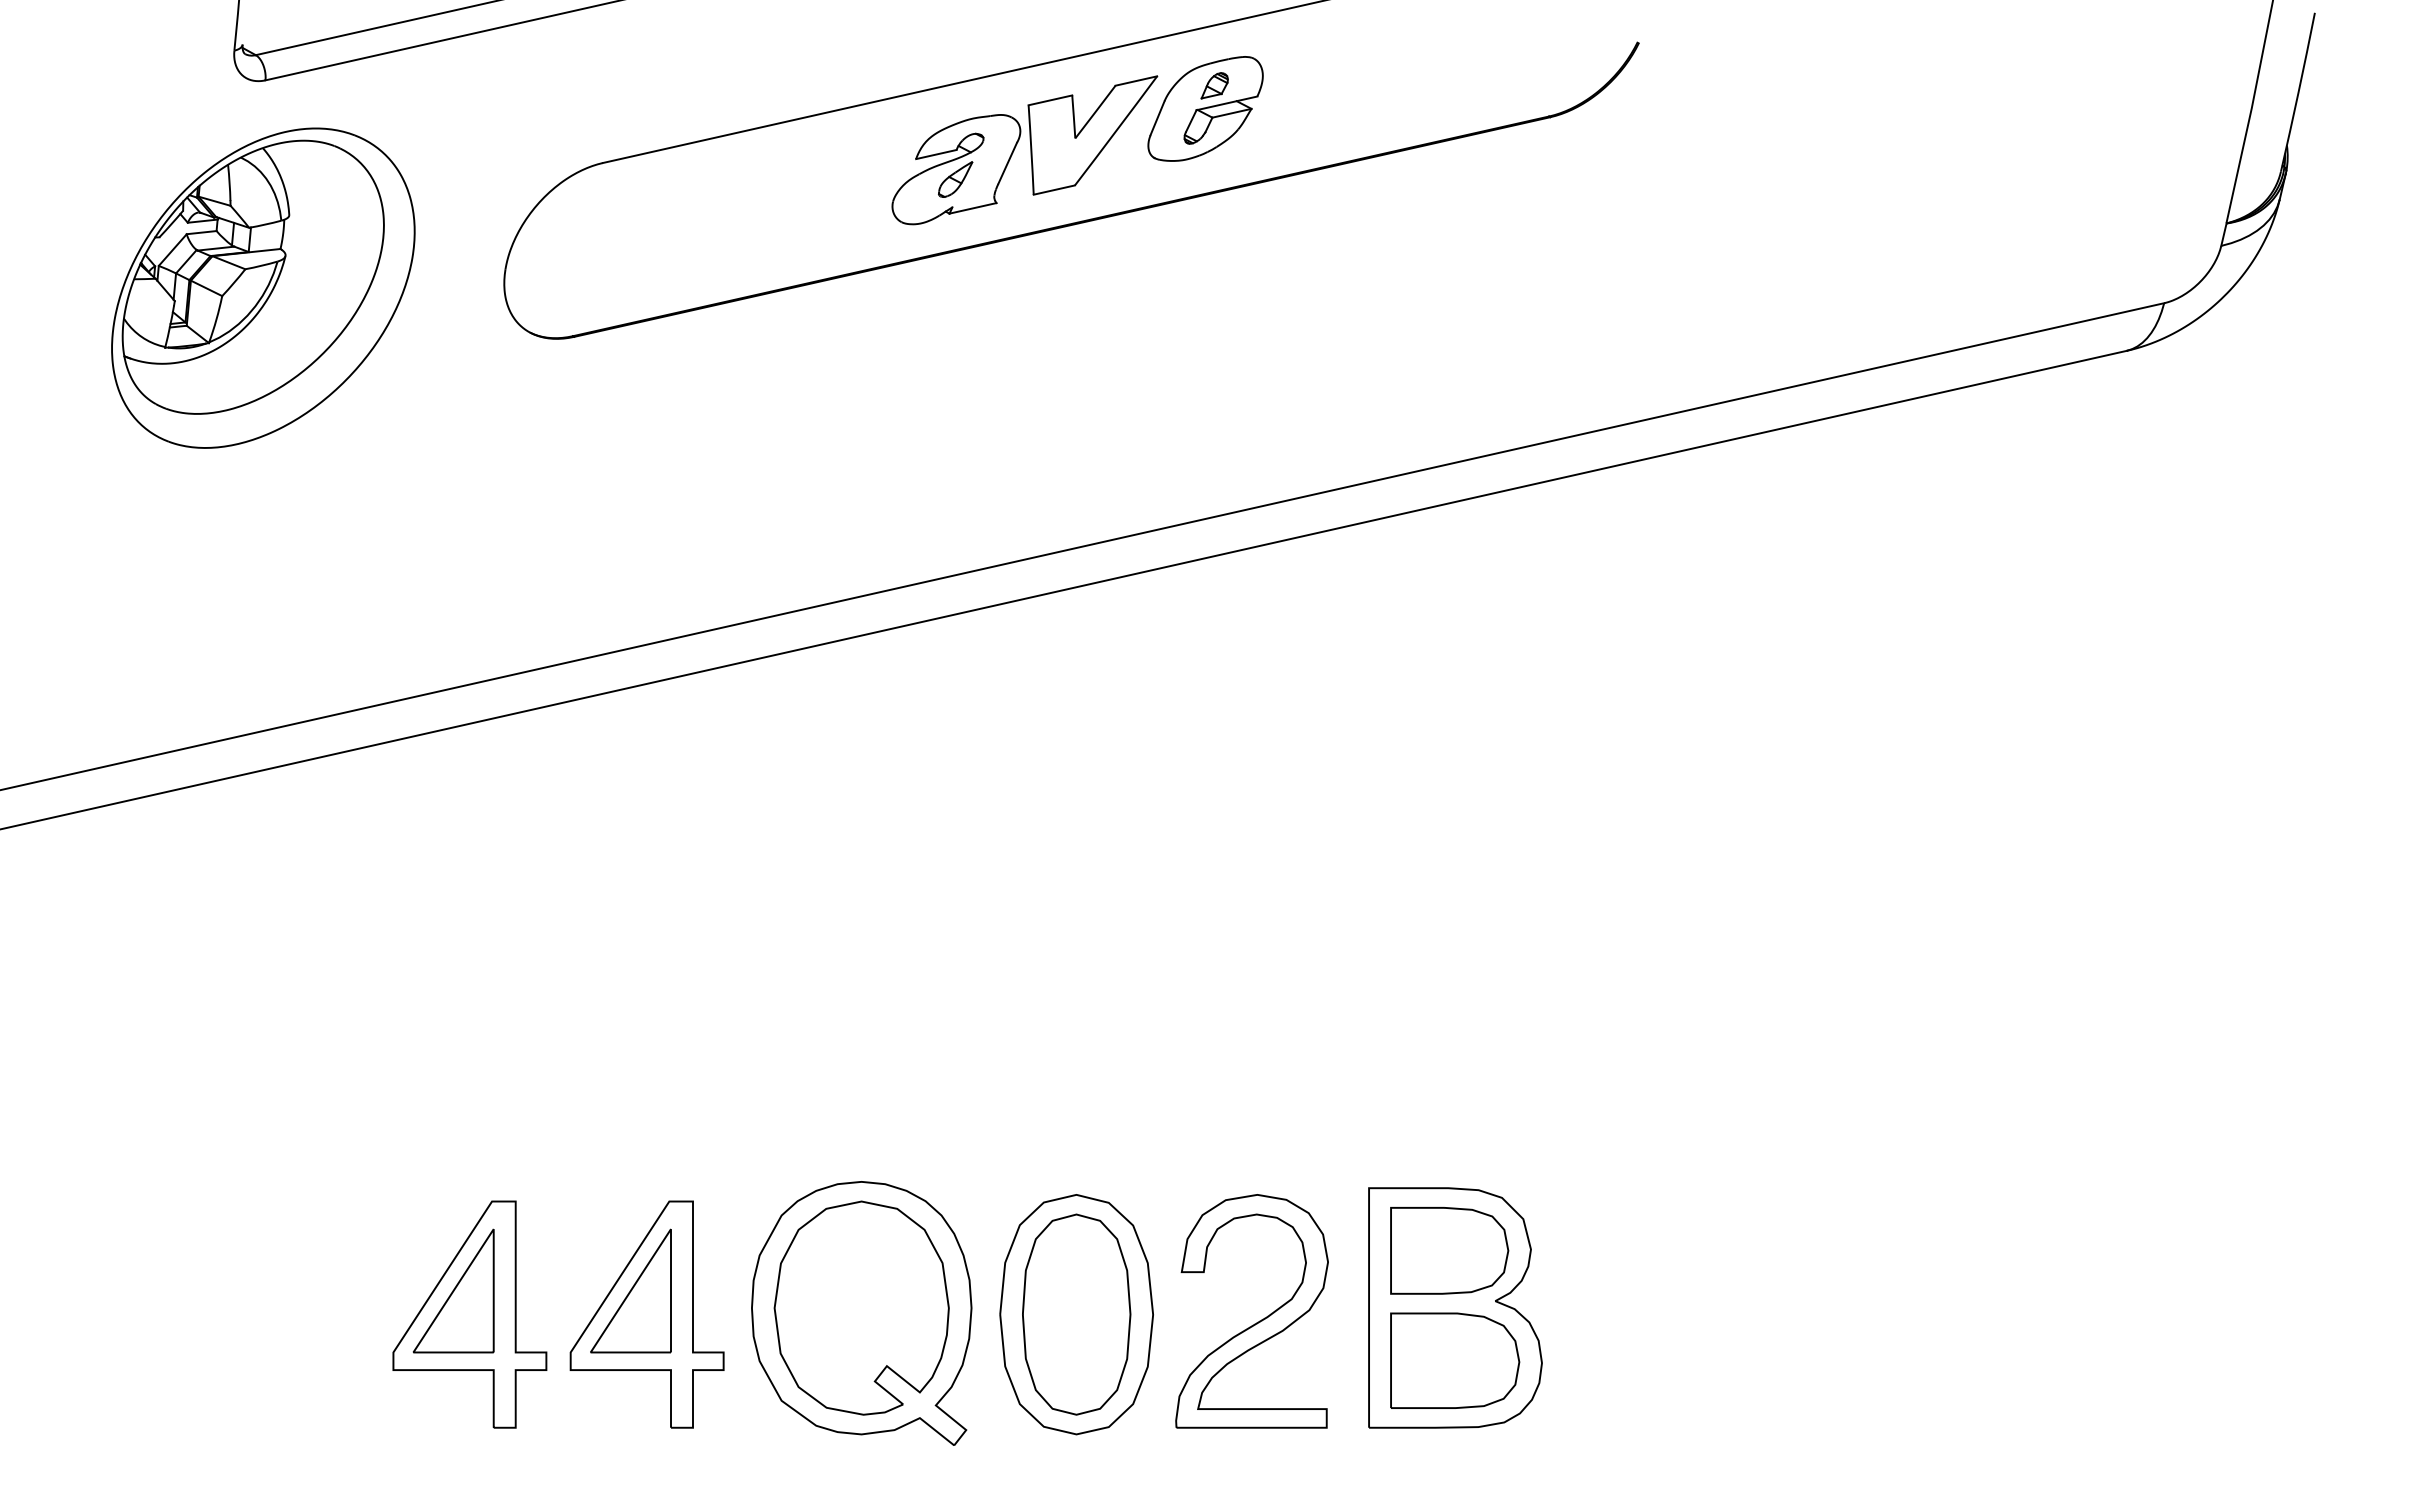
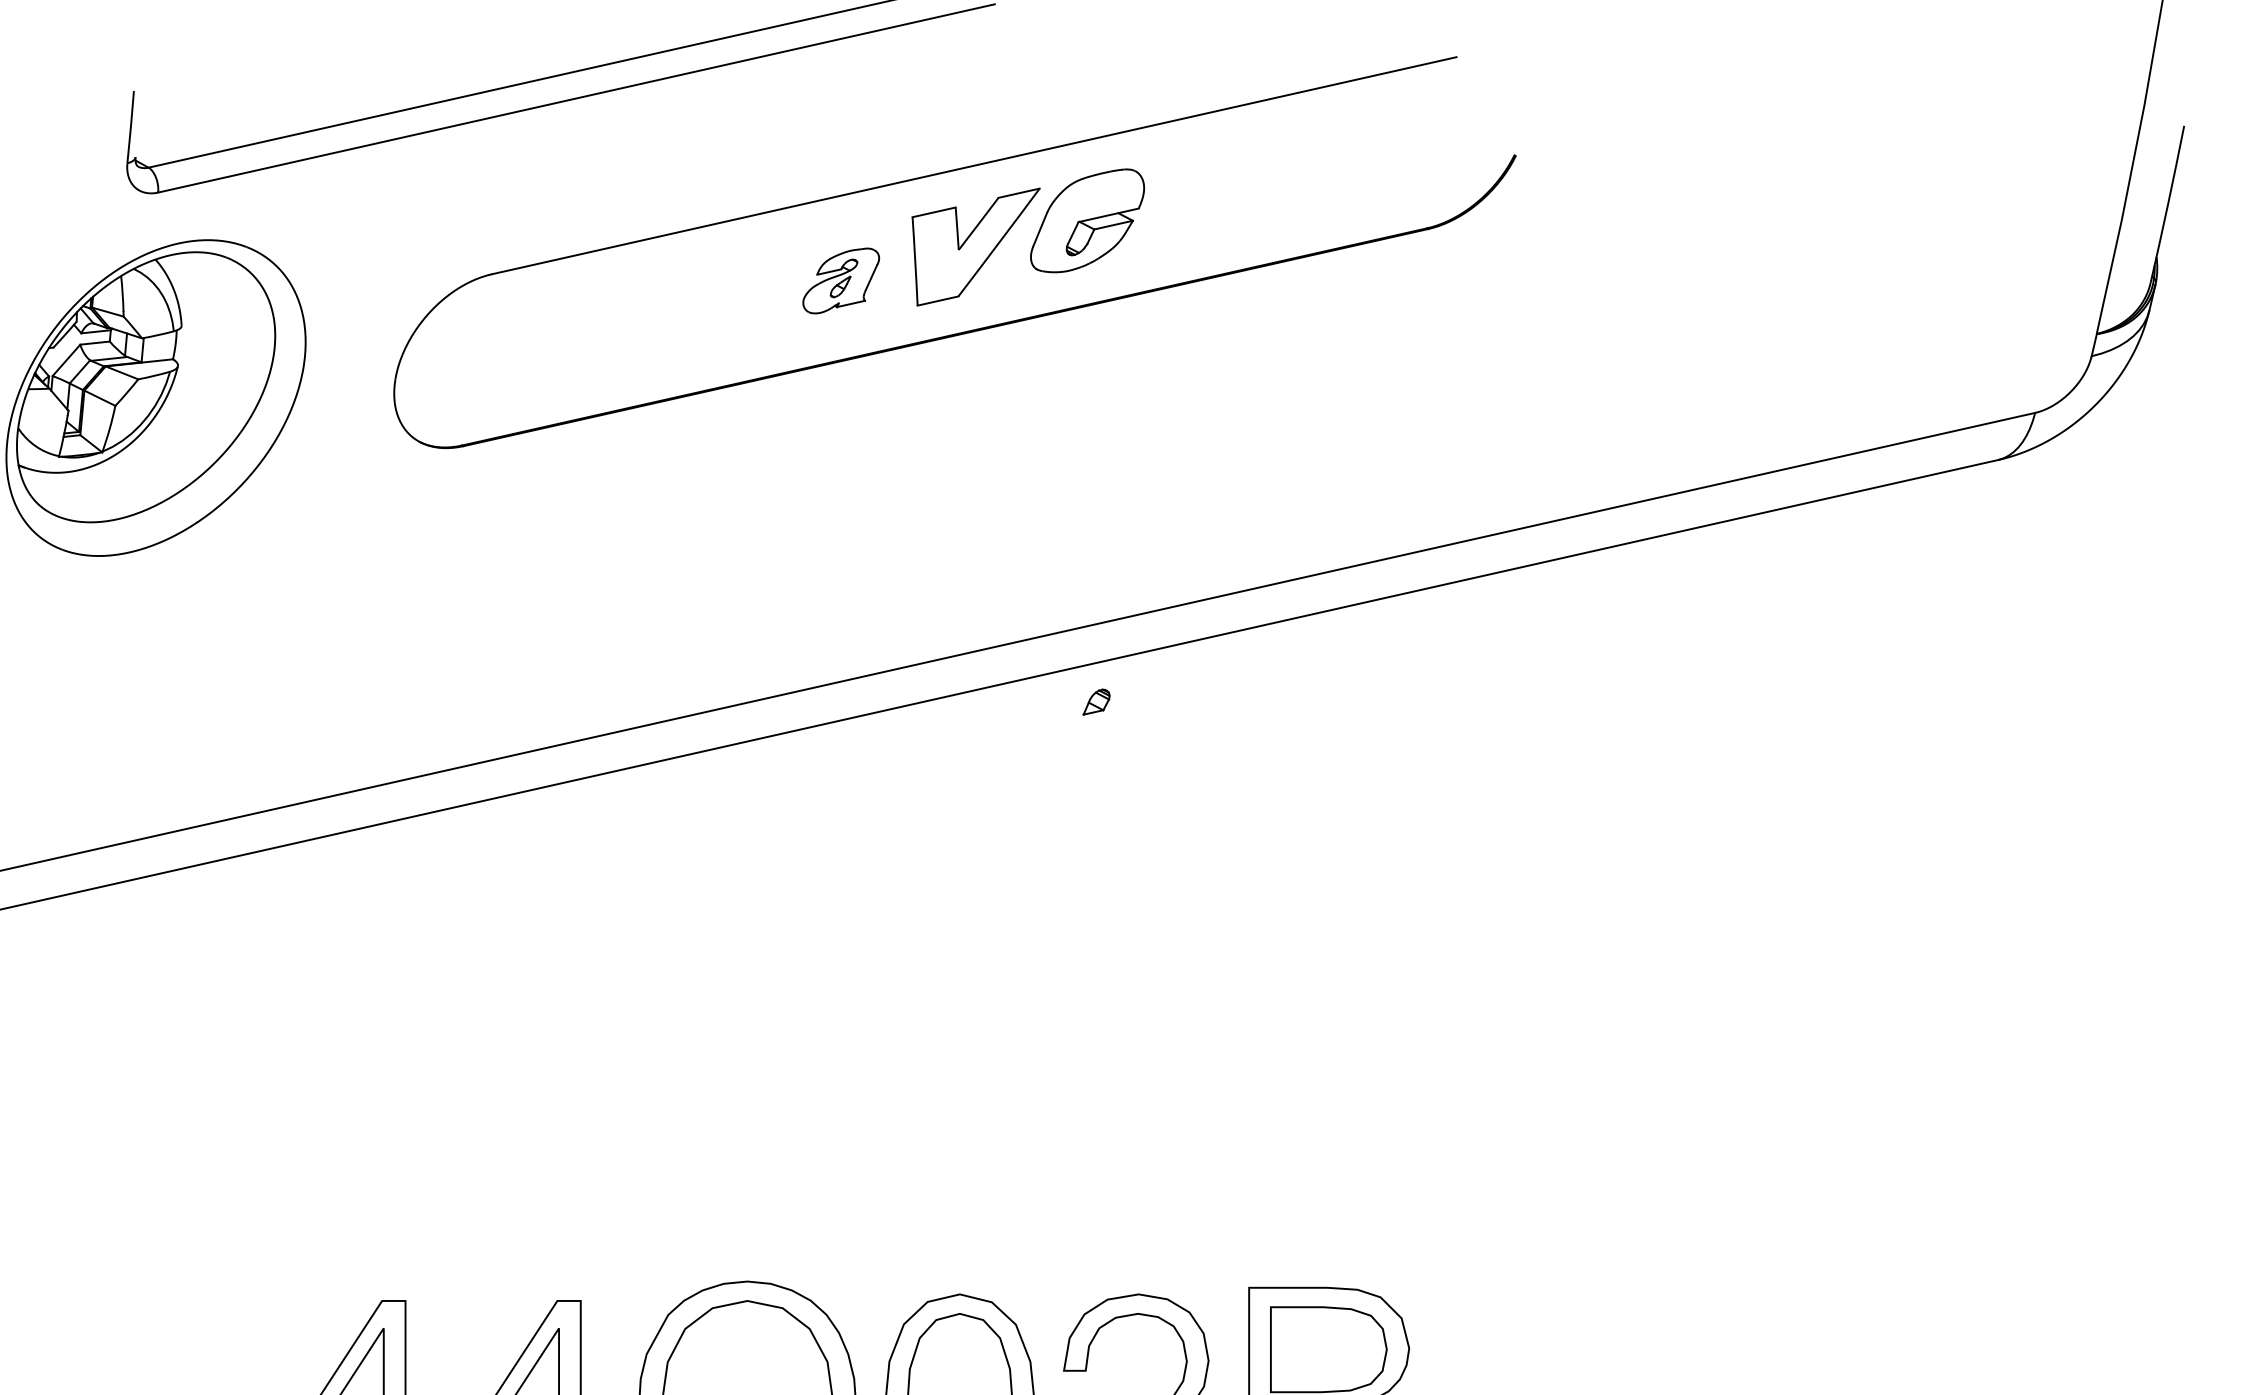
part: (1214, 85) -> (1096, 701), moved
part: (956, 169) -> (841, 280), size x0.6

